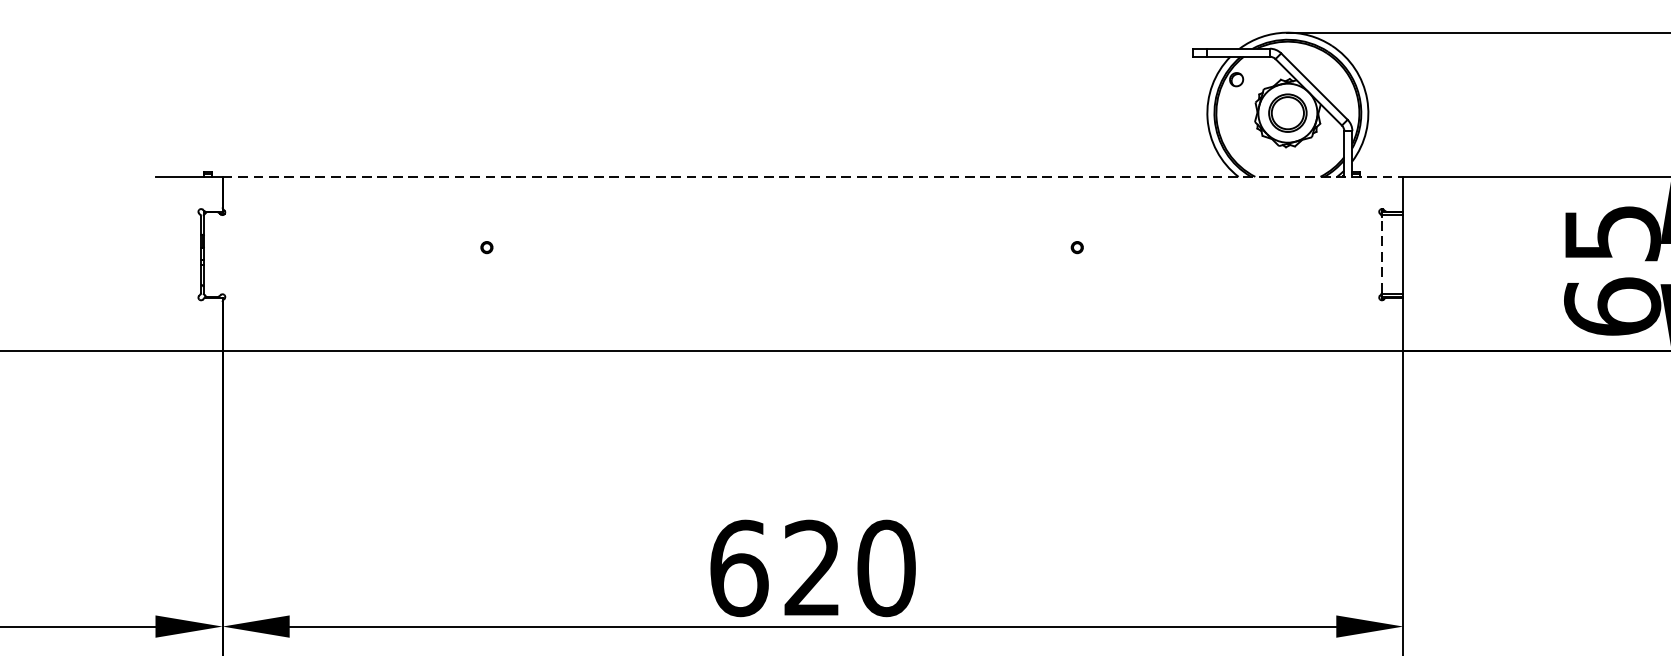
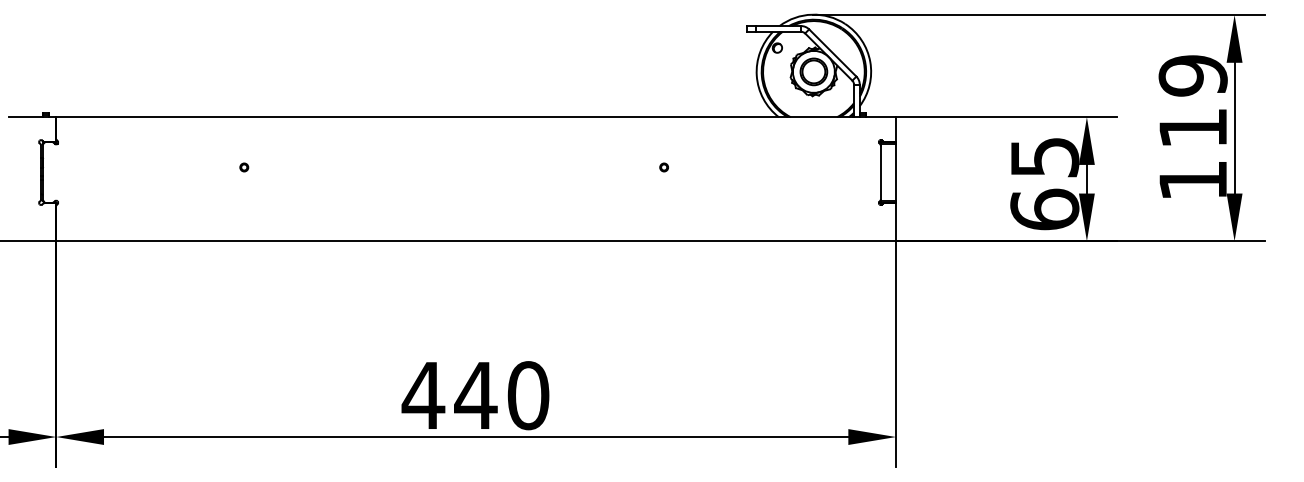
line: (813, 177) -> (476, 117), dashed -> solid
line: (1381, 254) -> (880, 172), dashed -> solid
text: (775, 568) -> (449, 395), 620 -> 440

